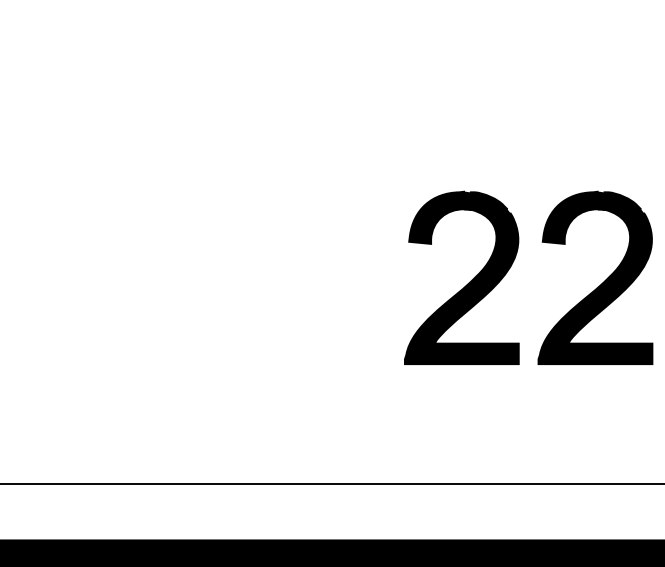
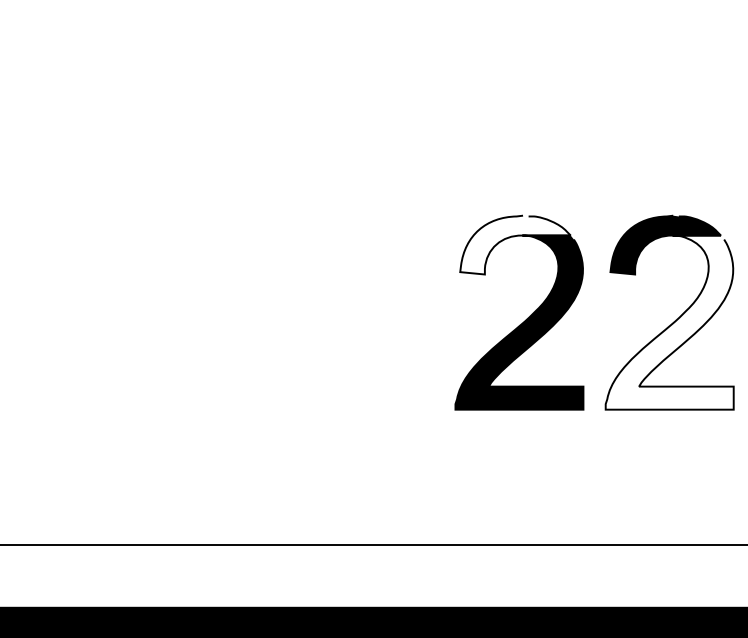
fill: (458, 217) -> (515, 244), removed
fill: (595, 286) -> (669, 322), removed

